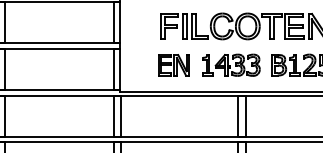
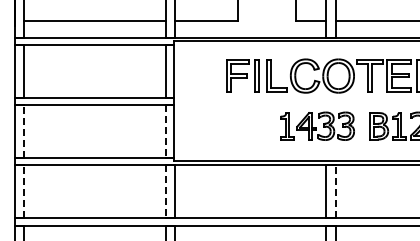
part: (173, 65) -> (242, 126), removed
line: (4, 69) -> (24, 131), solid -> dashed
line: (113, 70) -> (165, 132), solid -> dashed
line: (4, 115) -> (24, 191), solid -> dashed
line: (245, 115) -> (335, 191), solid -> dashed
line: (113, 116) -> (165, 192), solid -> dashed

